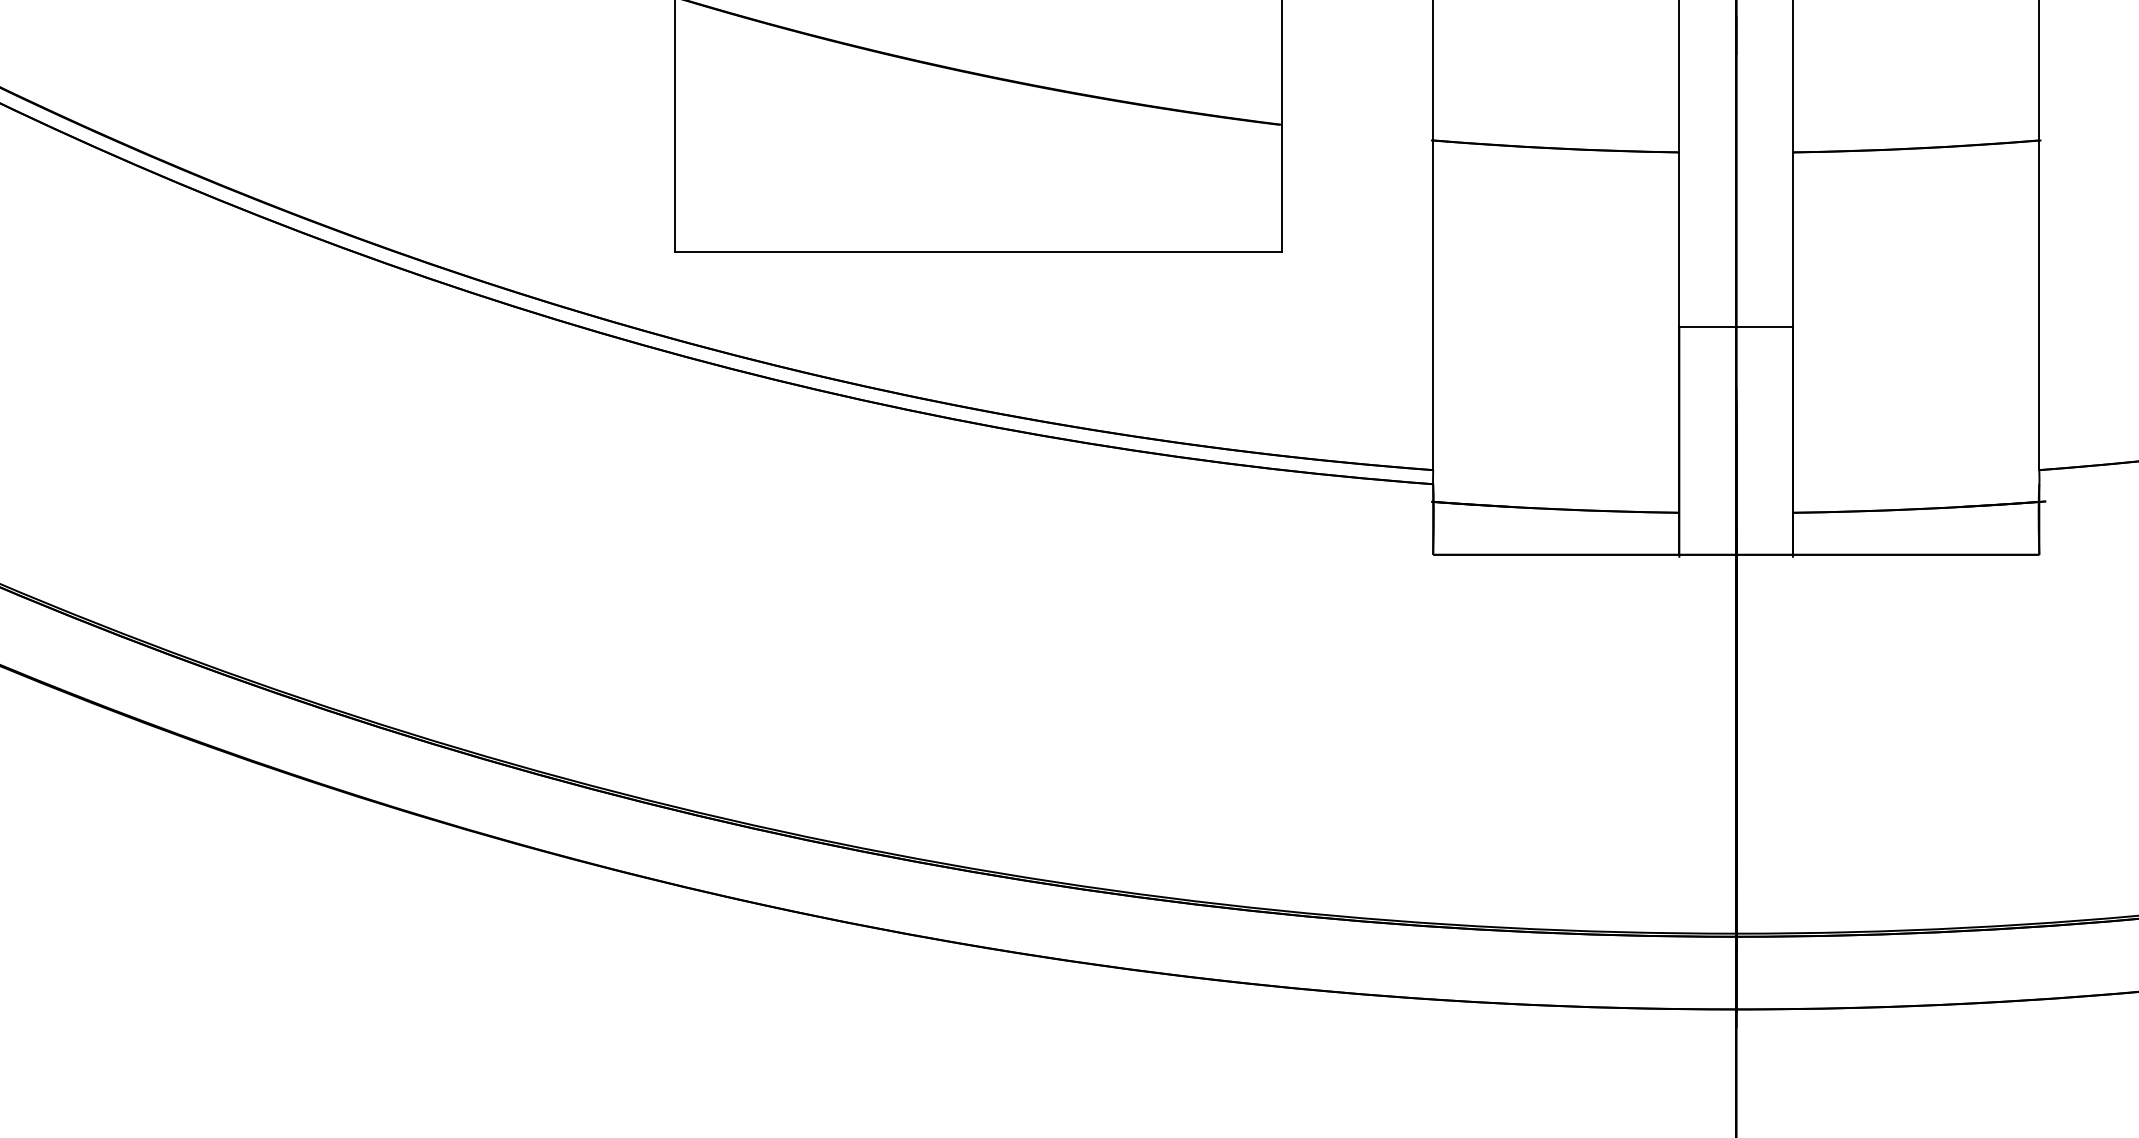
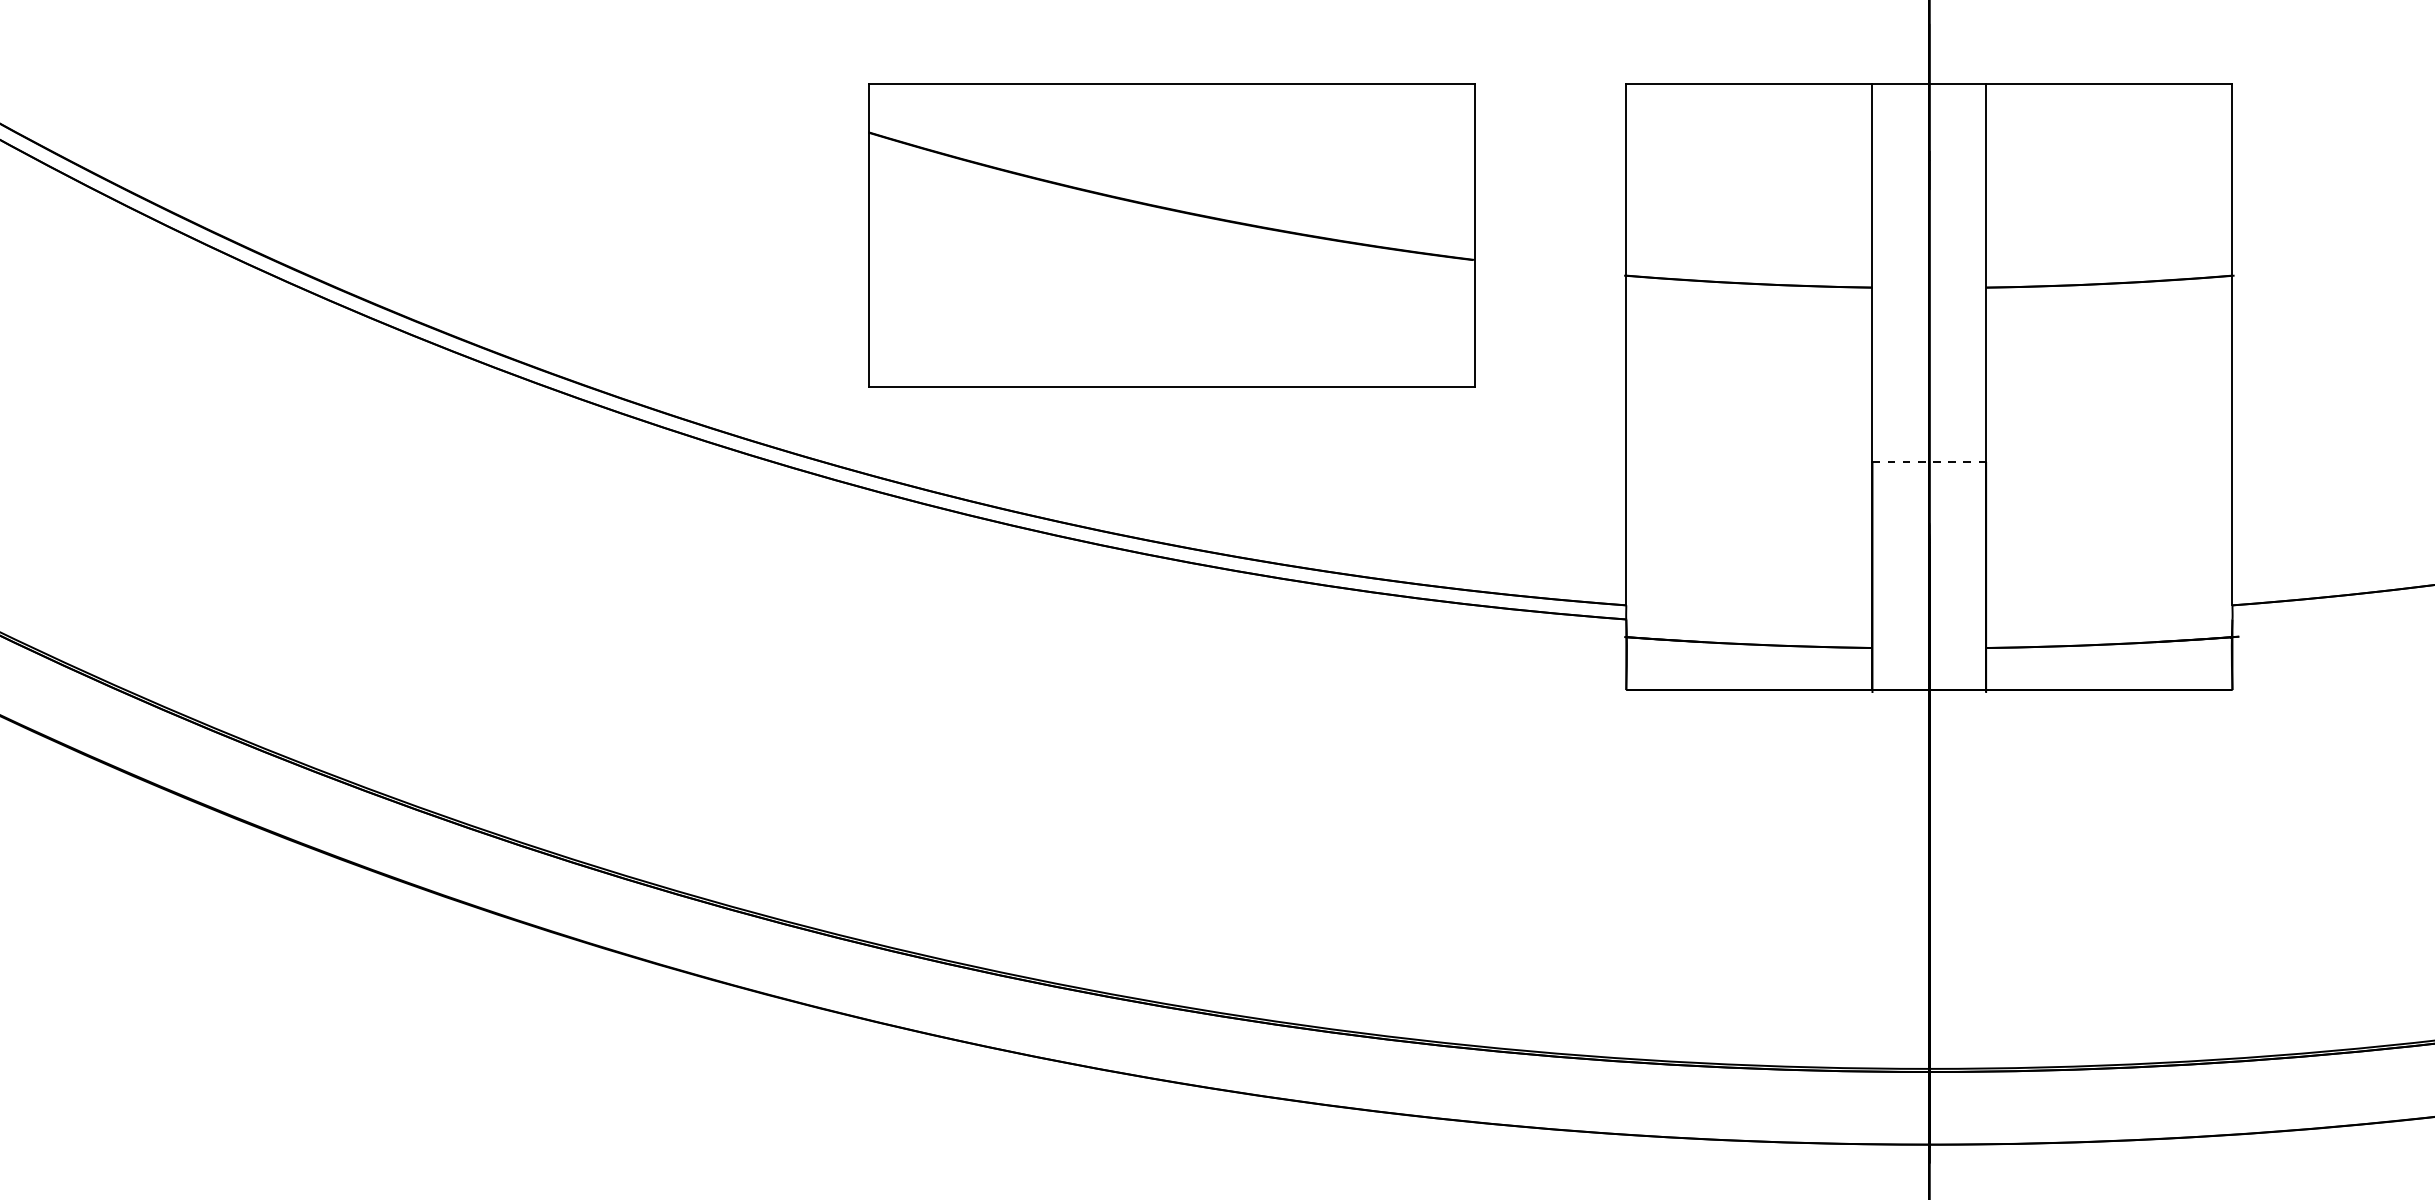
line: (1736, 326) -> (1929, 461), solid -> dashed

